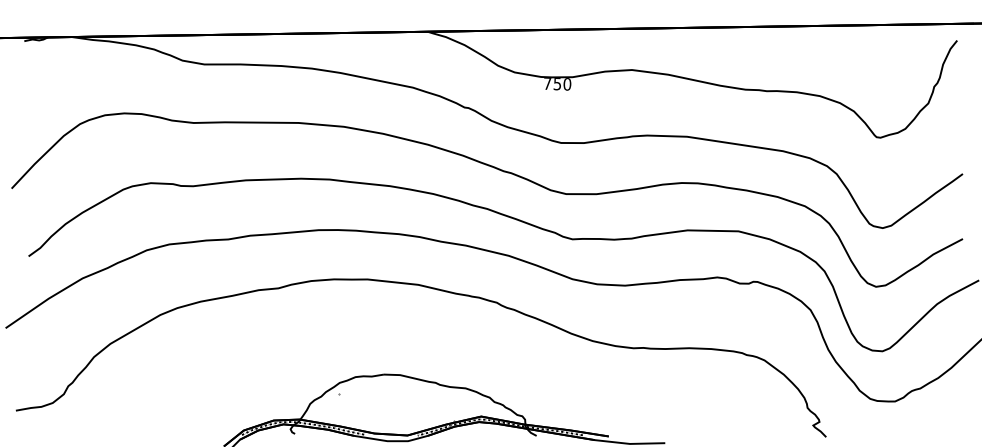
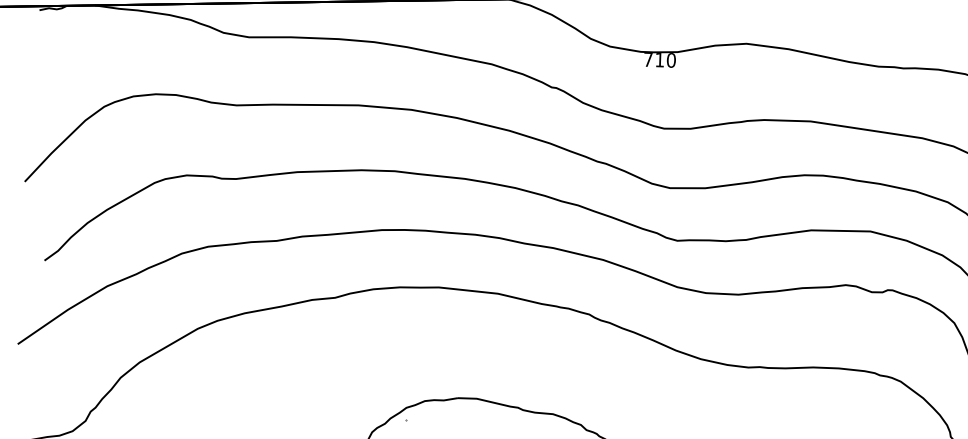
text: (556, 84) -> (658, 60), 750 -> 710

